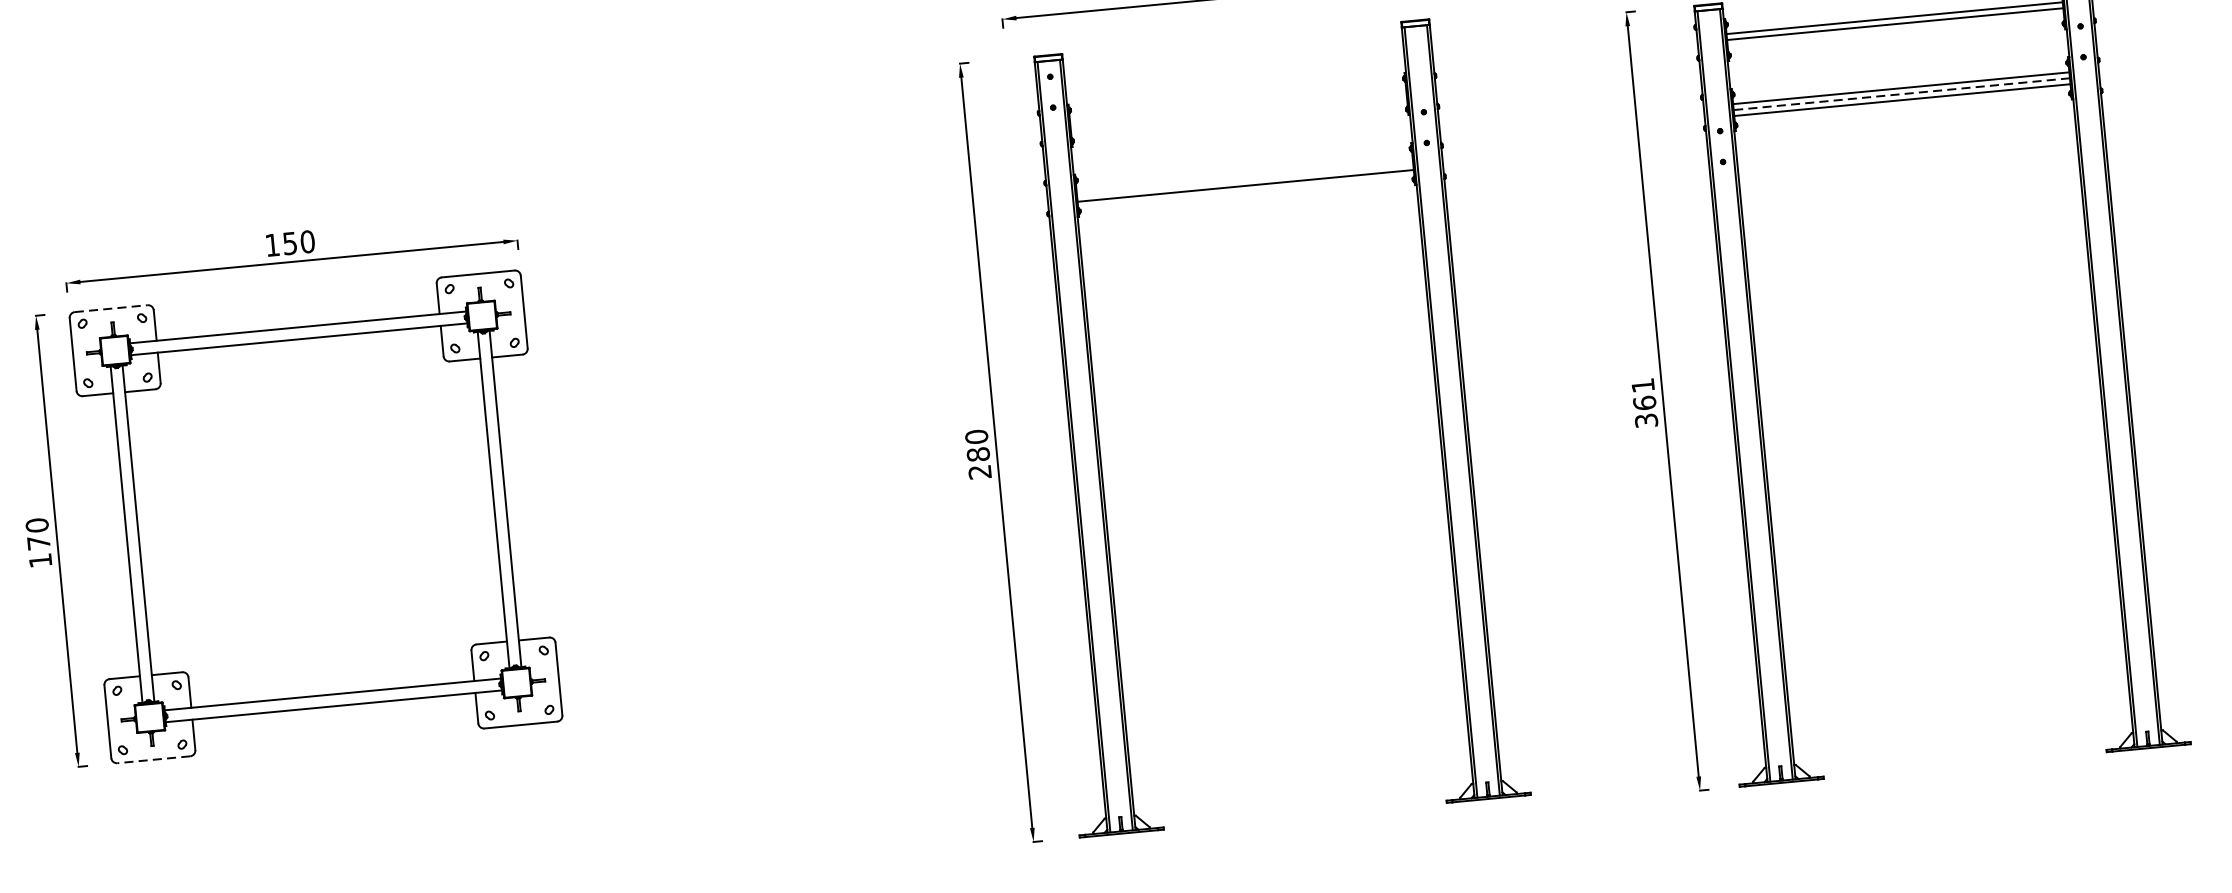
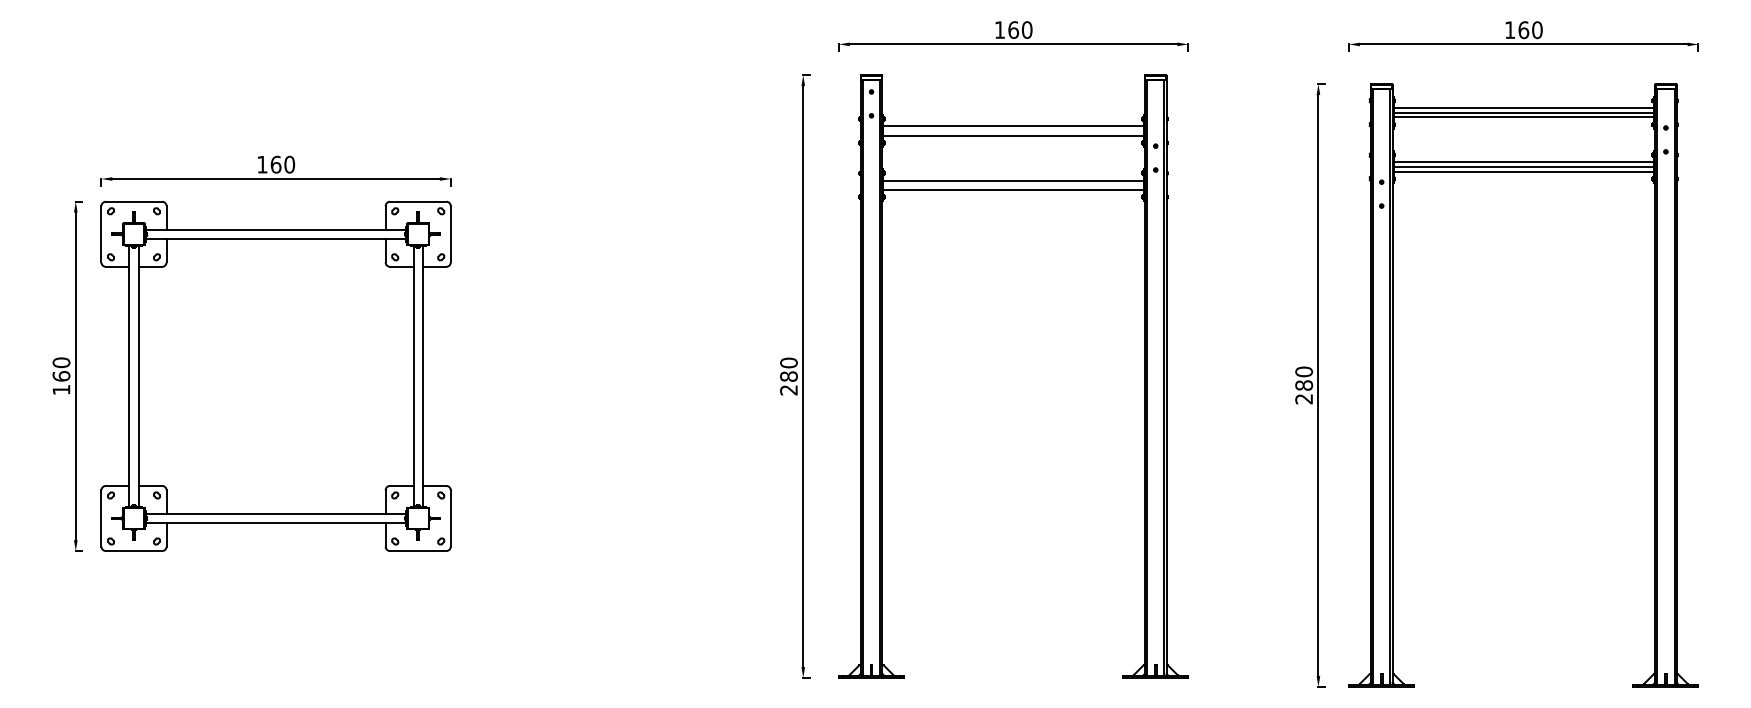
line: (1895, 30) -> (1523, 117), added
line: (1901, 94) -> (1523, 167), dashed -> solid
line: (1237, 104) -> (1013, 126), added
line: (1238, 115) -> (1013, 135), added
line: (1244, 173) -> (1013, 180), added
text: (289, 243) -> (275, 164), 150 -> 160
line: (111, 308) -> (134, 201), dashed -> solid
text: (1645, 403) -> (1304, 385), 361 -> 280
text: (38, 543) -> (61, 376), 170 -> 160
line: (153, 760) -> (133, 551), dashed -> solid

